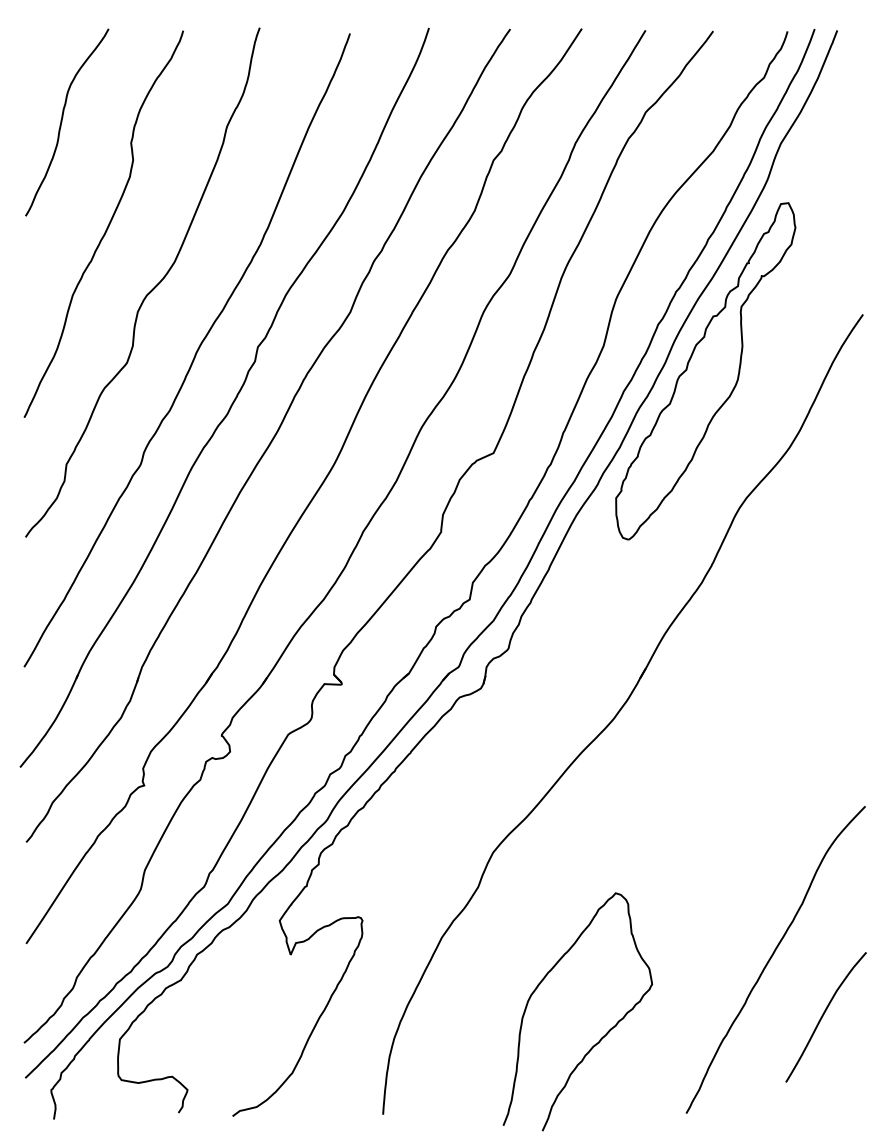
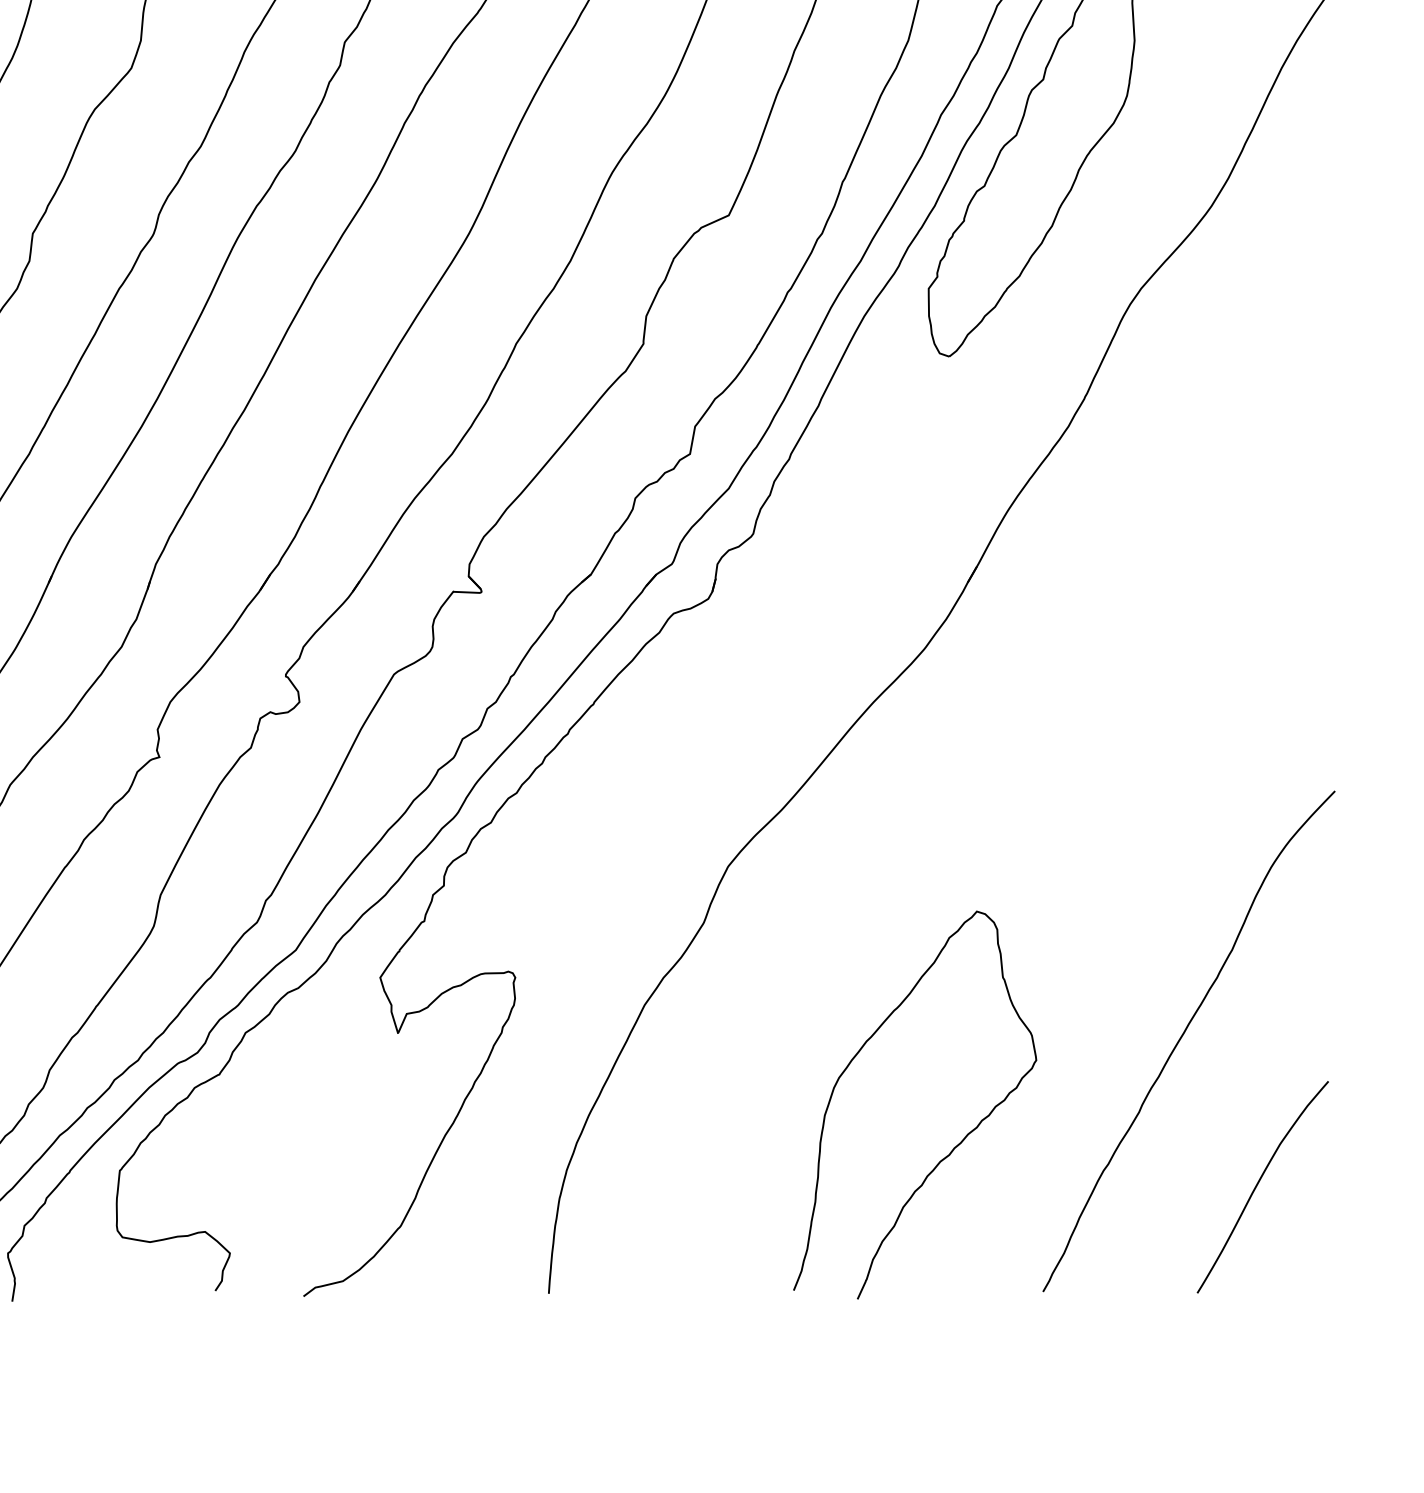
curve: (823, 1016) -> (1258, 1185), moved
curve: (602, 1036) -> (955, 1145), moved

